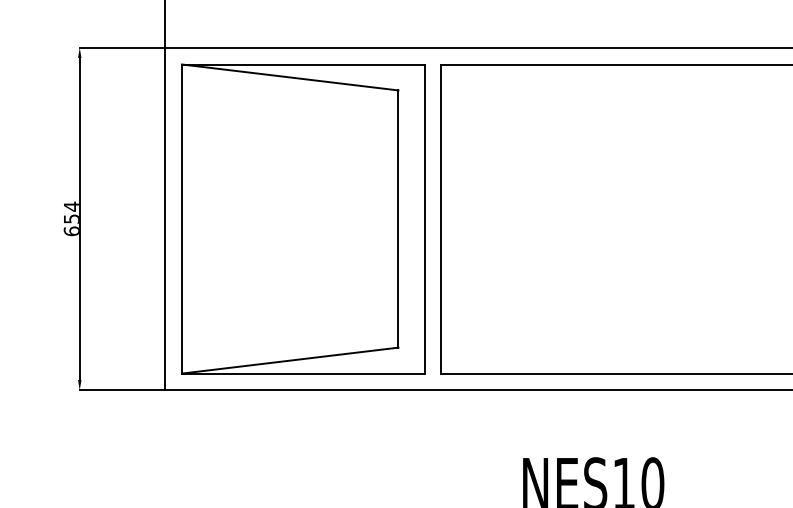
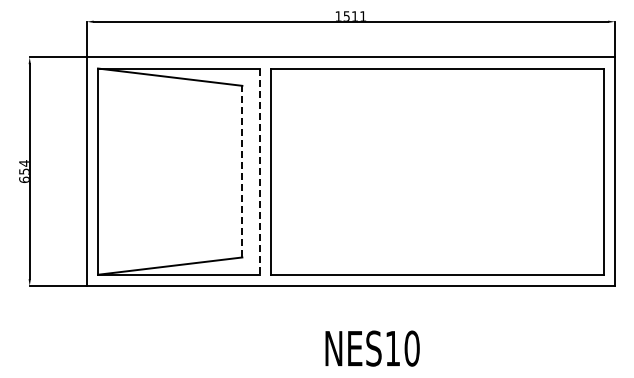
line: (398, 218) -> (242, 171), solid -> dashed
line: (424, 220) -> (259, 172), solid -> dashed

